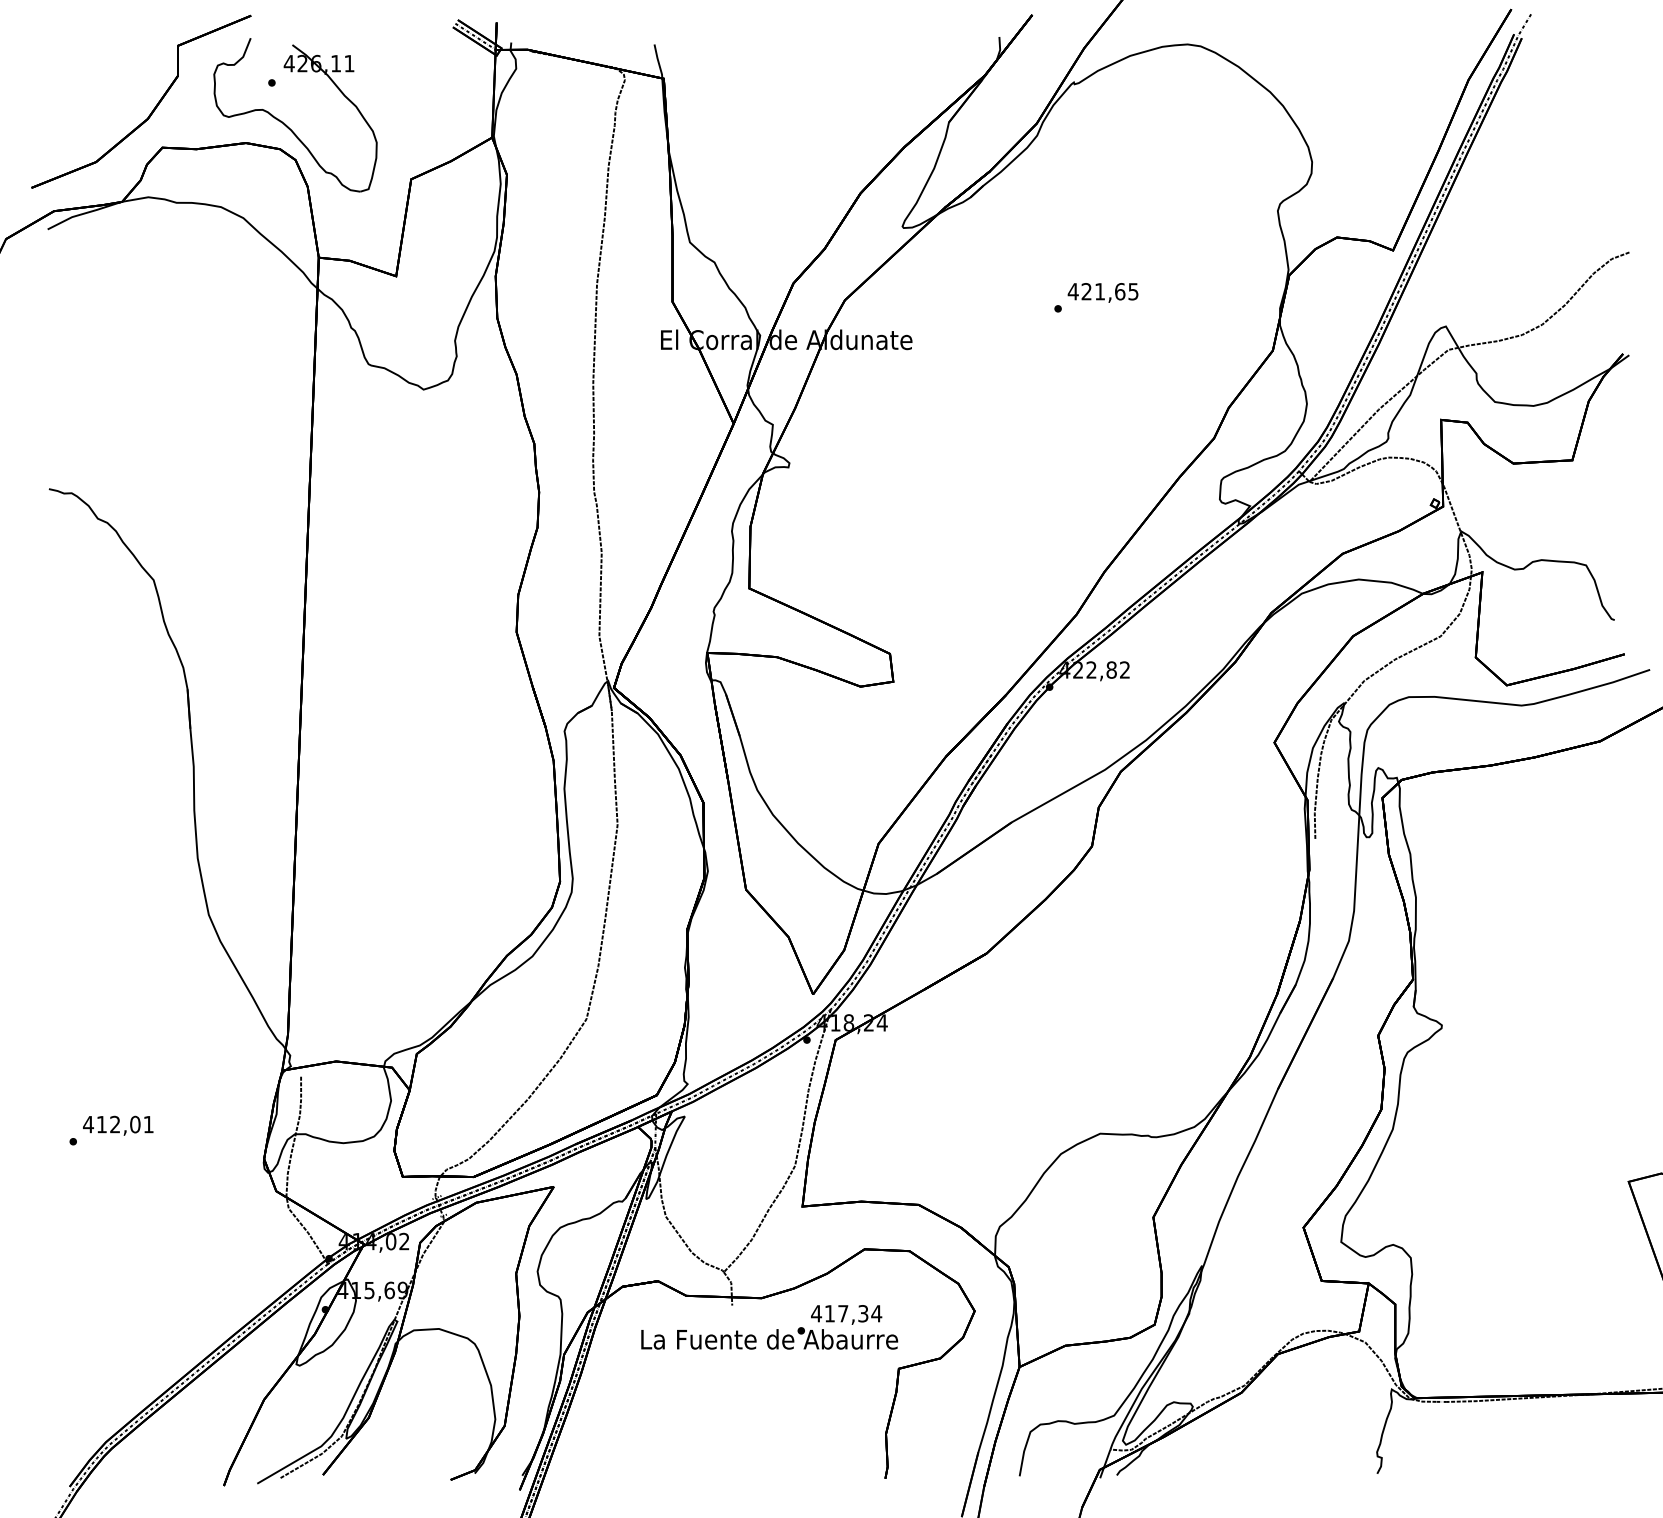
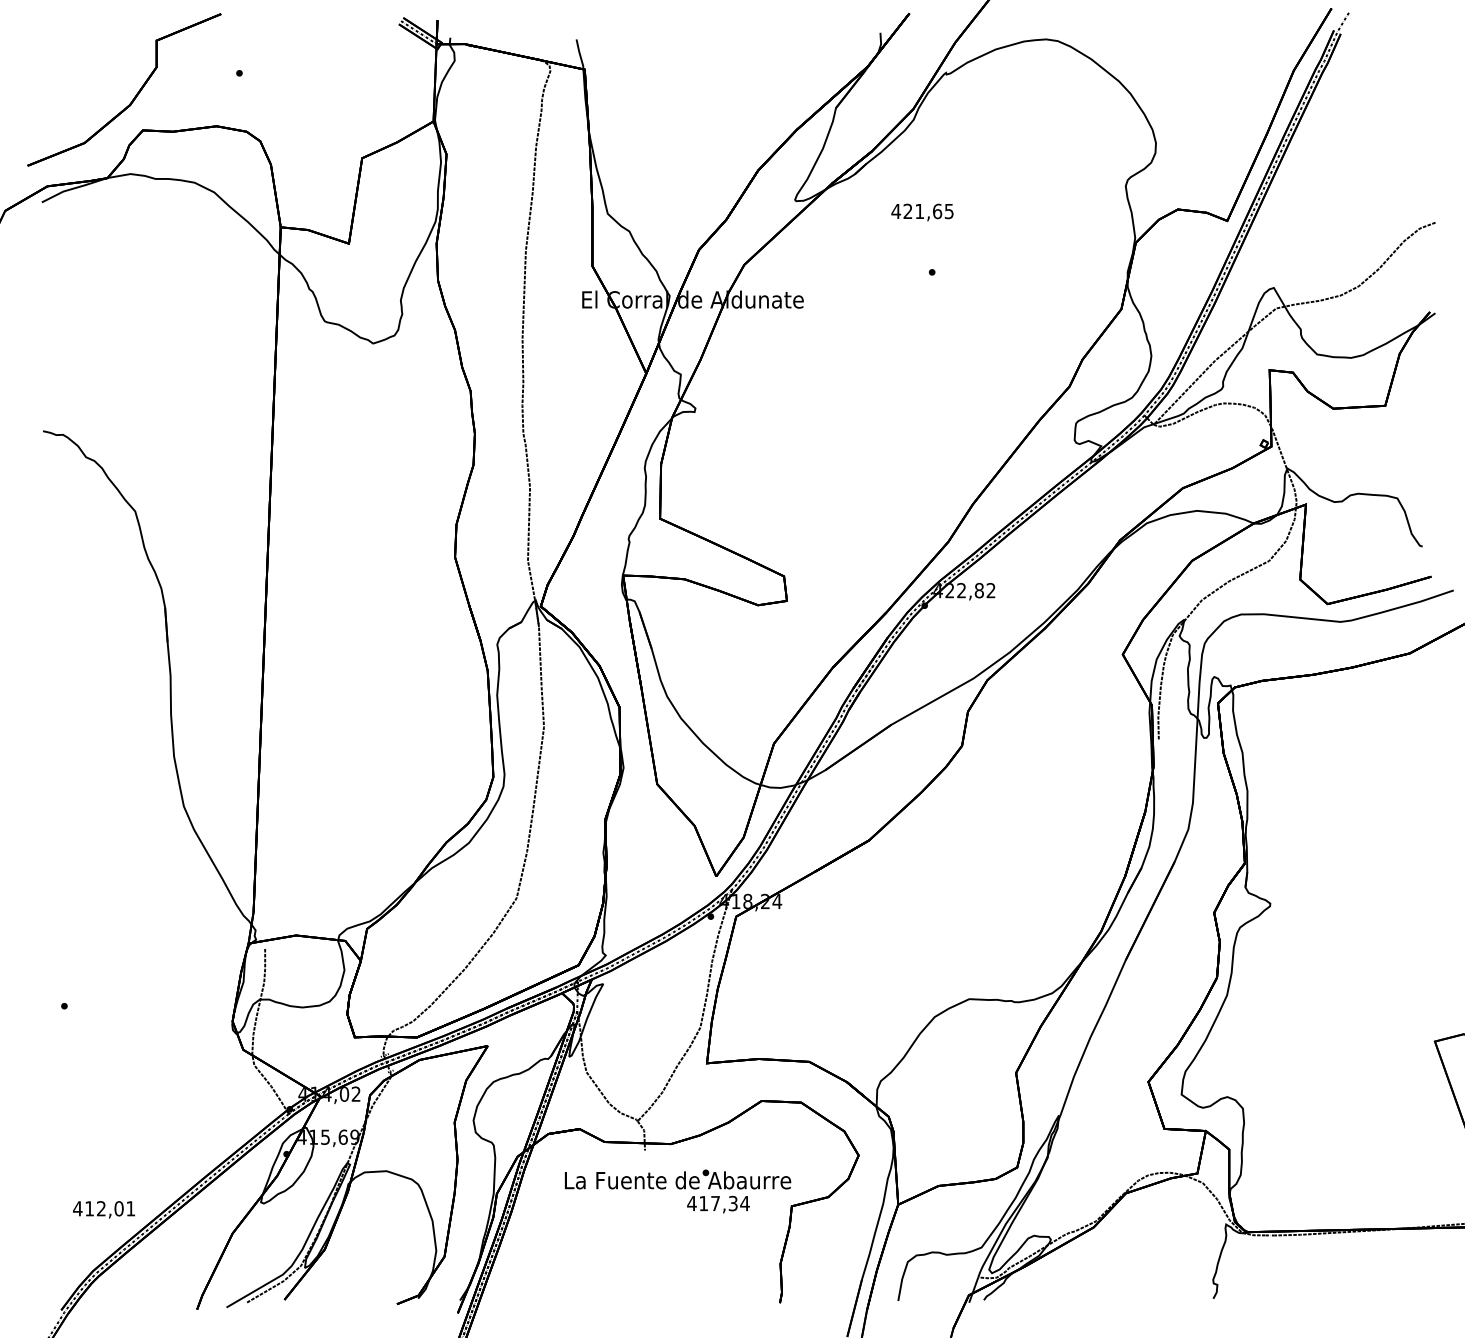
part: (286, 124) -> (252, 109), removed
text: (1102, 292) -> (921, 212), moved
text: (118, 1125) -> (104, 1209), moved
text: (846, 1314) -> (718, 1204), moved

